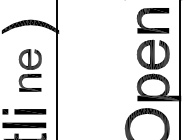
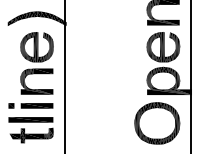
part: (29, 70) -> (36, 63), size x1.43

